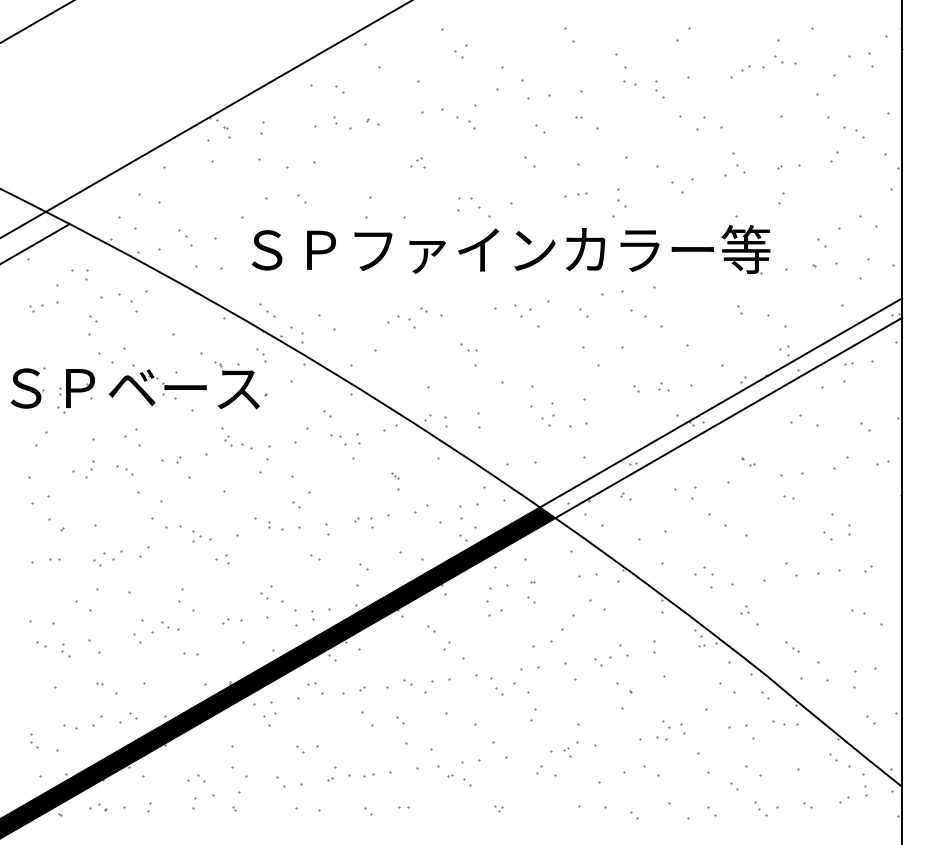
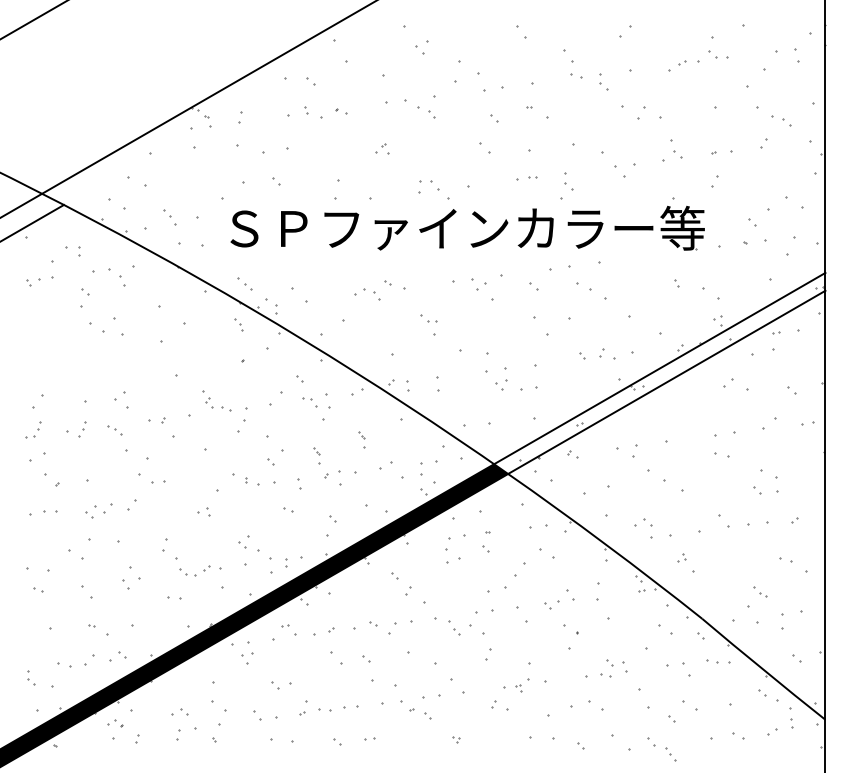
part: (134, 387) -> (123, 354), removed
part: (663, 387) -> (607, 354), size x1.6
part: (358, 438) -> (328, 401), size x1.6
part: (748, 461) -> (684, 422), removed
part: (40, 469) -> (37, 429), added
part: (345, 497) -> (316, 455), added
part: (788, 497) -> (721, 455), size x1.6
part: (370, 523) -> (339, 478), size x1.6
part: (849, 529) -> (777, 484), size x1.6
part: (201, 536) -> (184, 490), removed
part: (55, 559) -> (50, 511), size x1.6
part: (169, 625) -> (187, 572), moved
part: (654, 646) -> (598, 591), size x1.6
part: (792, 646) -> (760, 591), moved
part: (66, 649) -> (60, 594), removed
part: (368, 775) -> (337, 709), size x1.6
part: (807, 805) -> (738, 736), size x1.6
part: (98, 807) -> (115, 723), moved
part: (760, 809) -> (670, 754), moved

